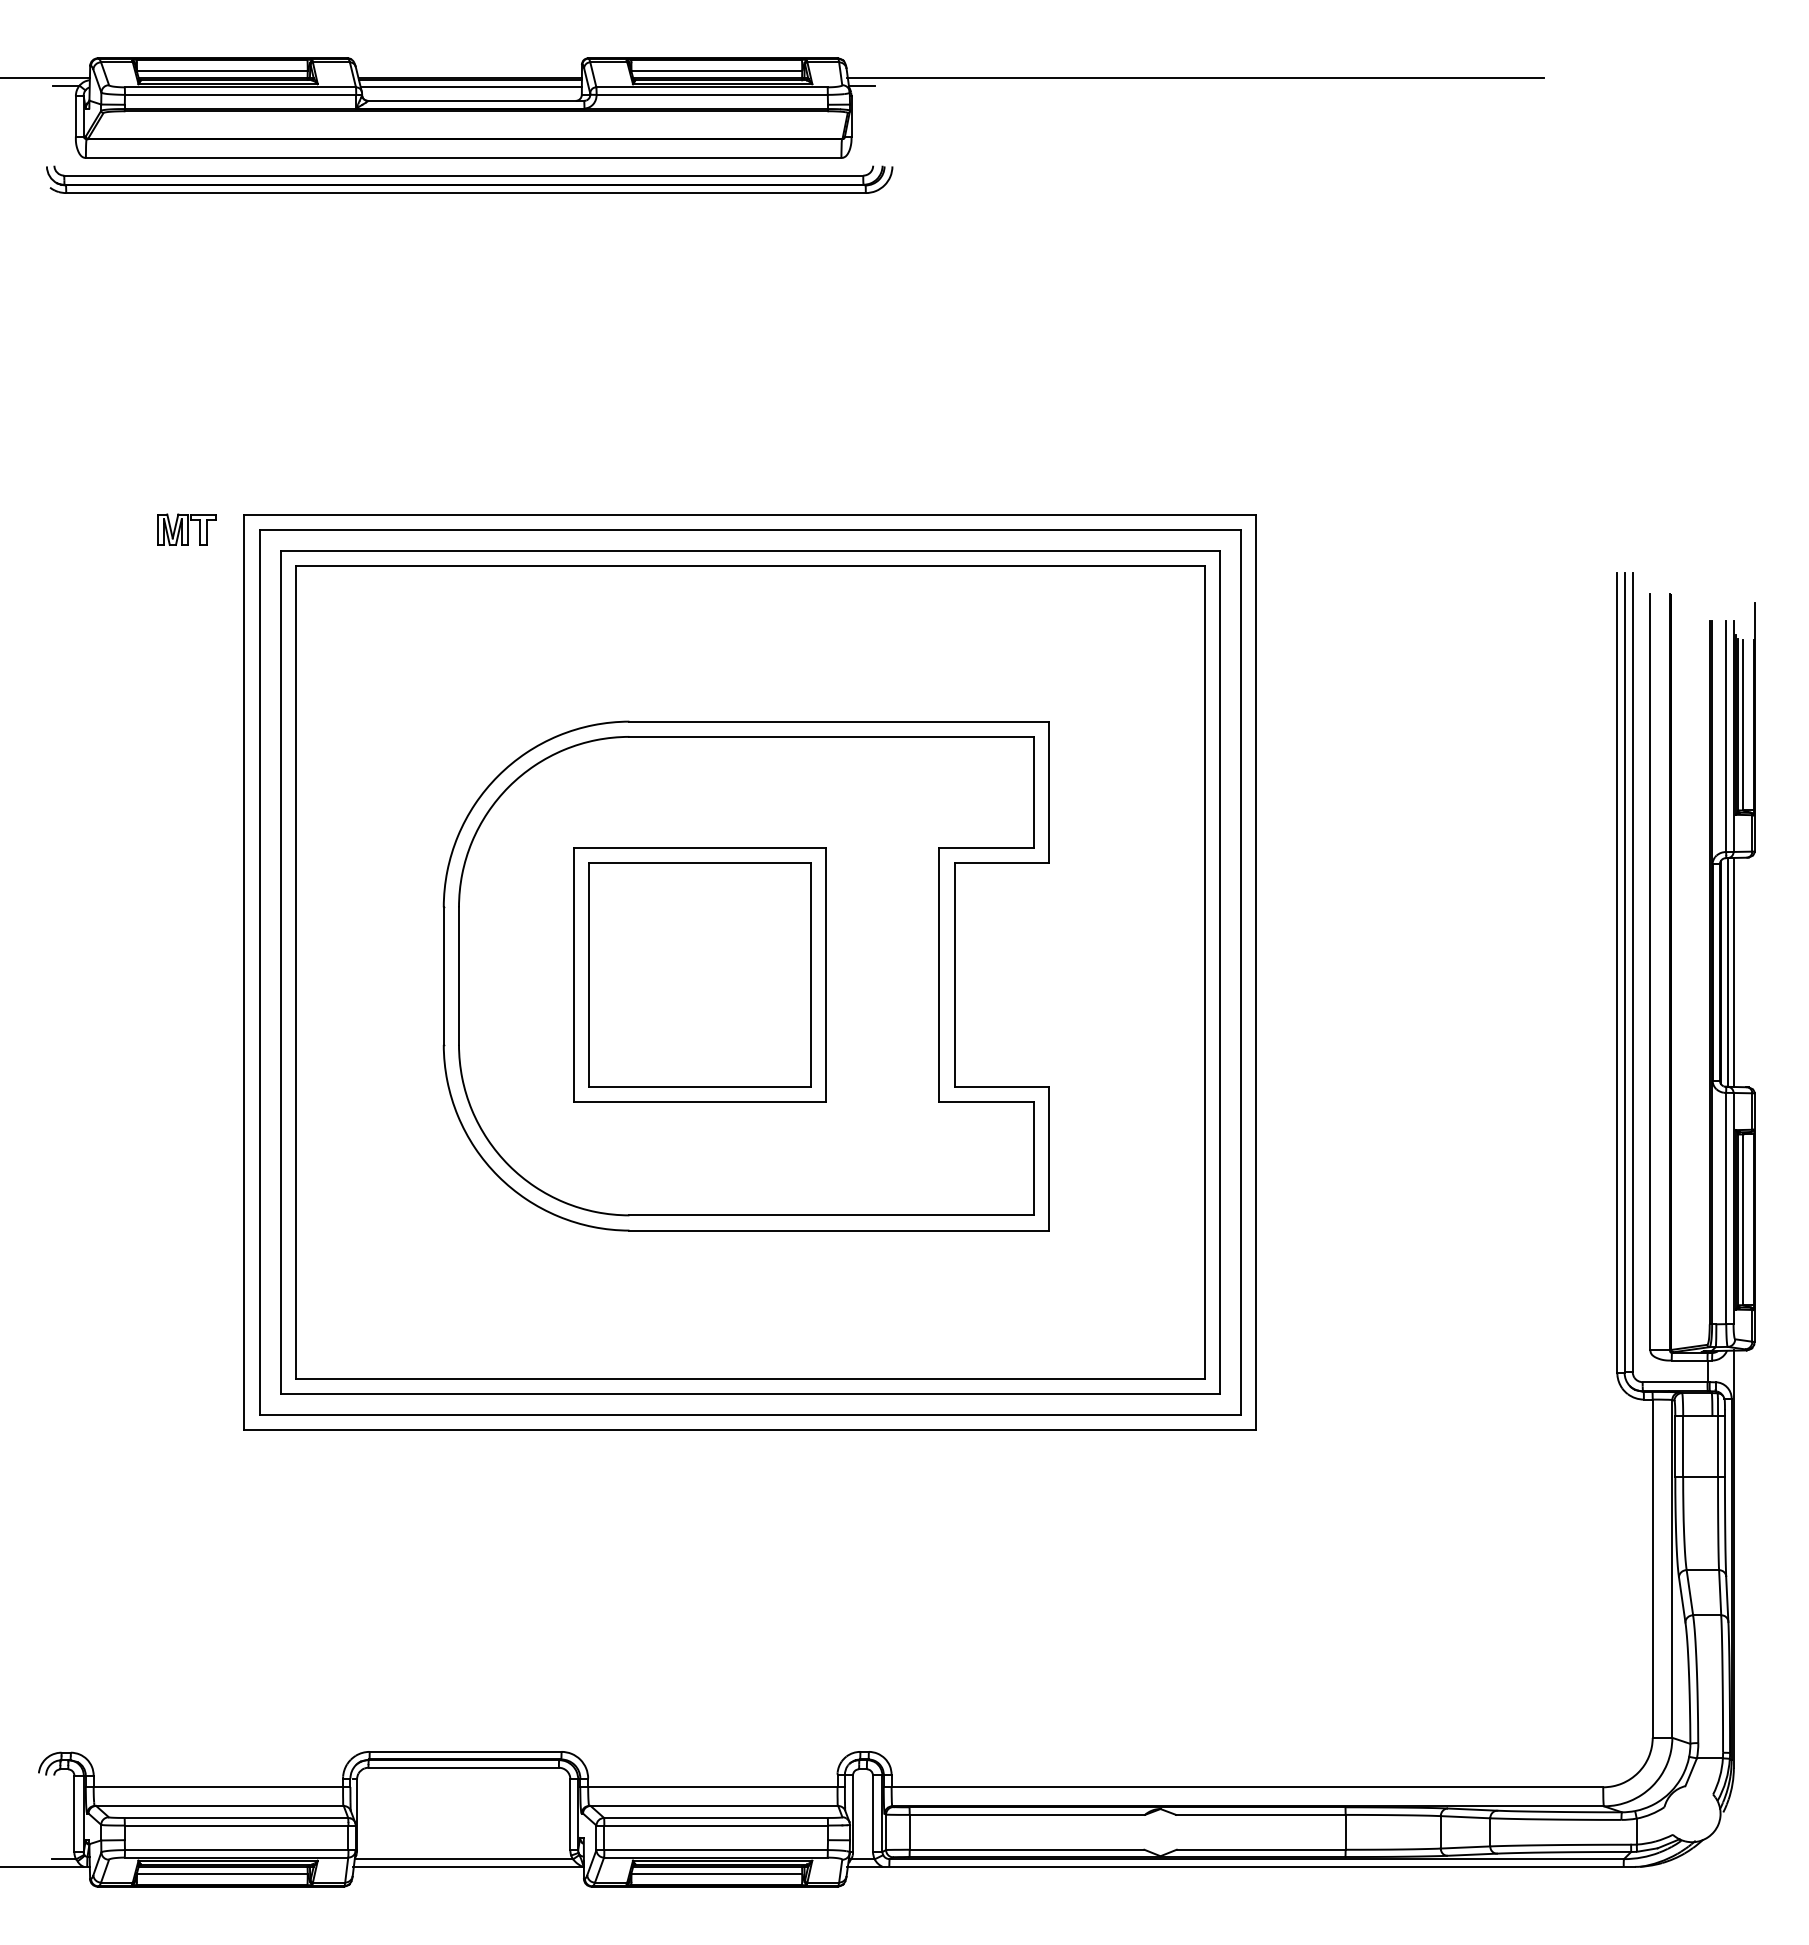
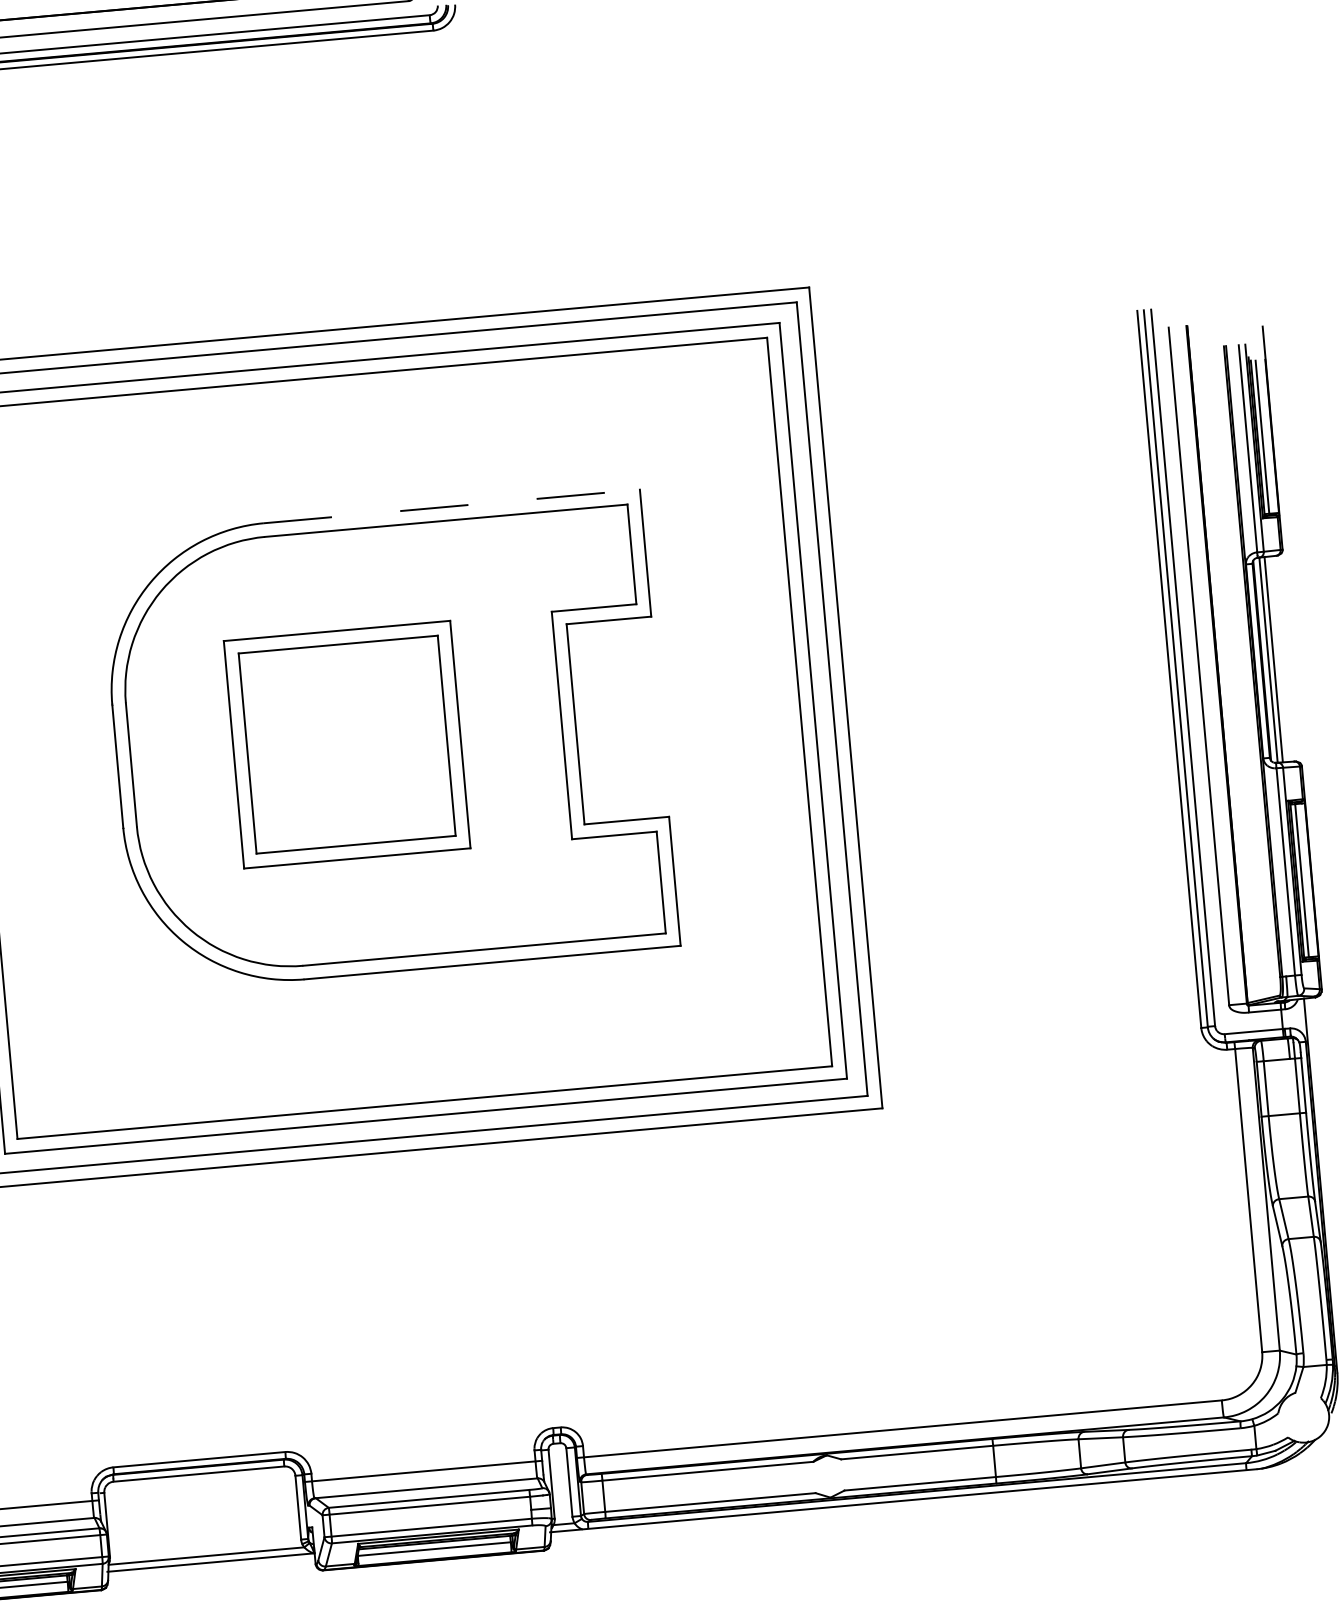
line: (839, 721) -> (452, 506), solid -> dashed

